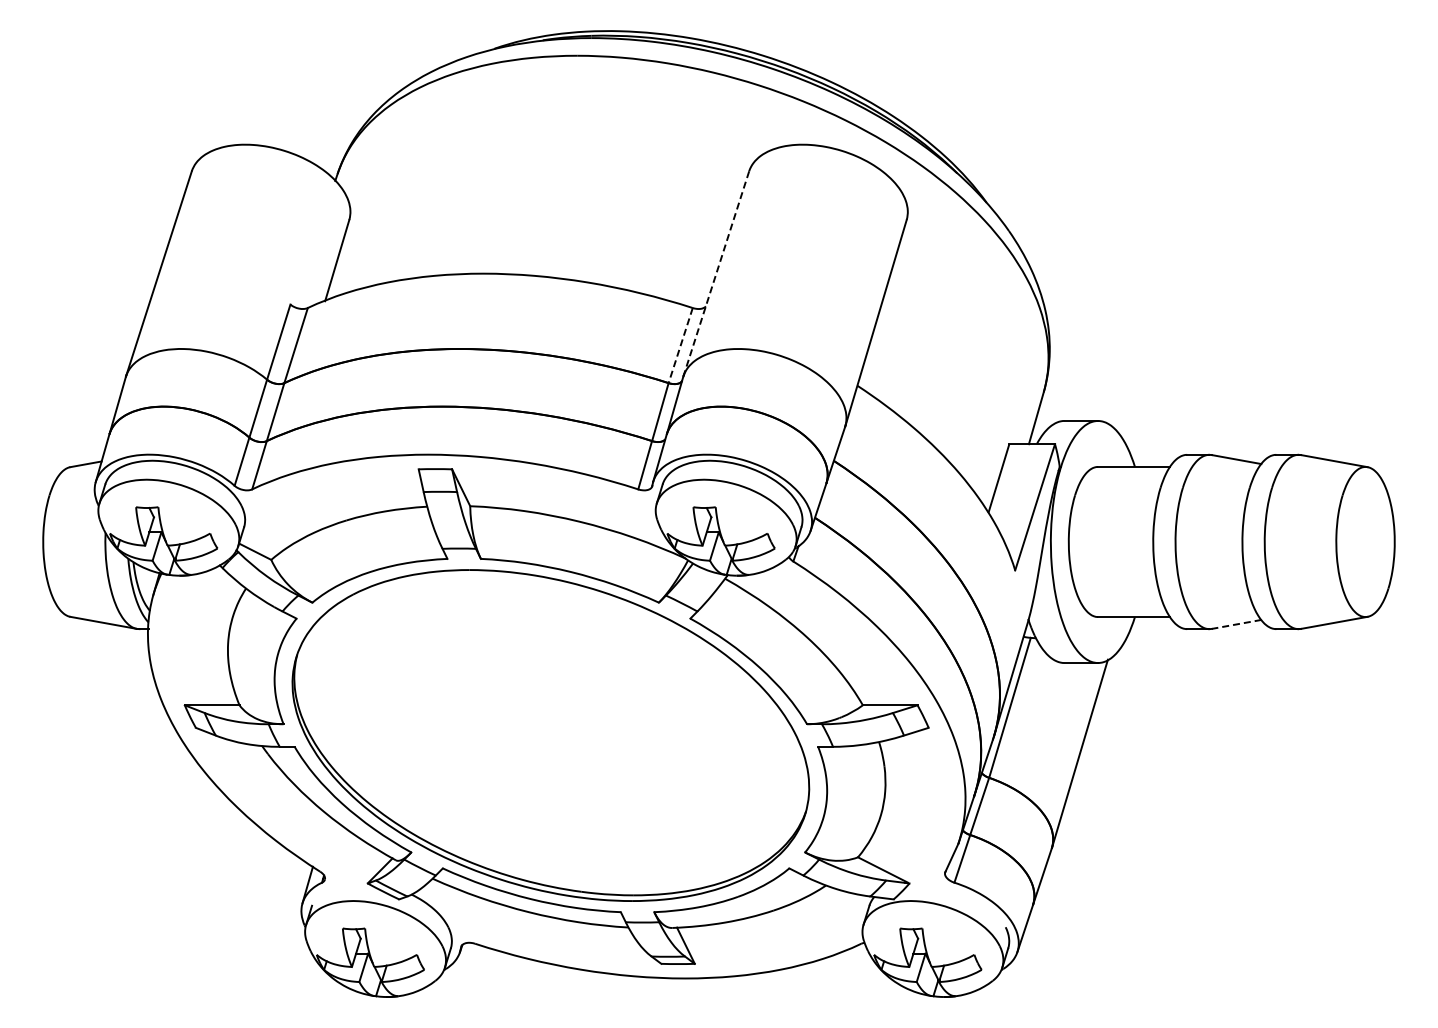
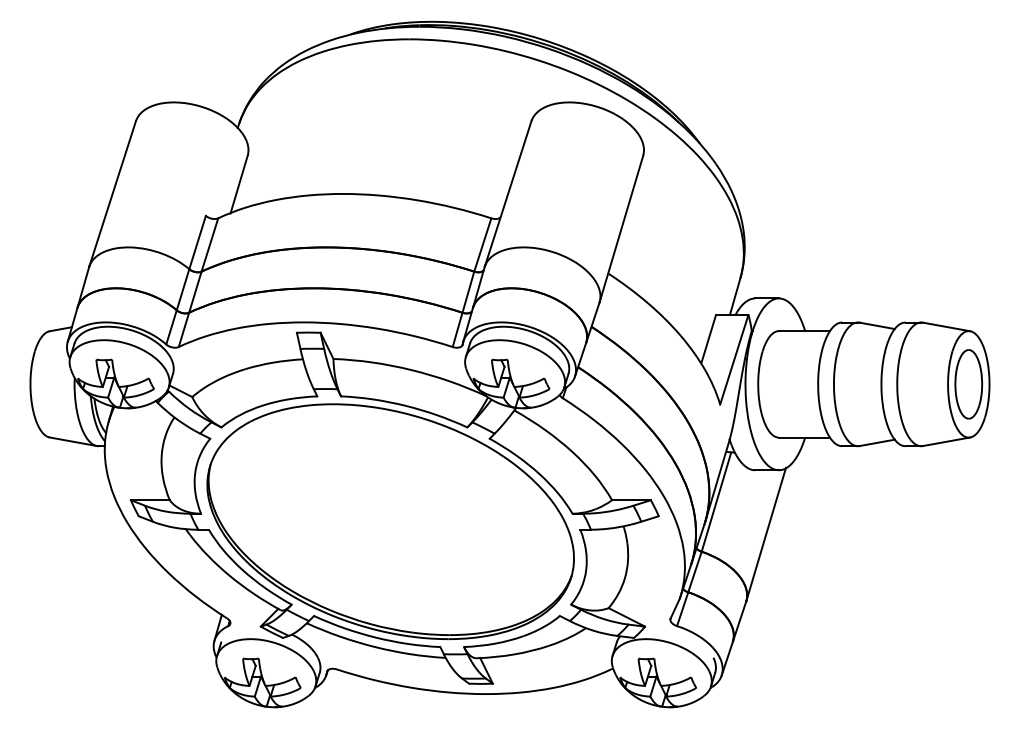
line: (716, 273) -> (508, 193), dashed -> solid
line: (680, 346) -> (482, 245), dashed -> solid
part: (1365, 541) -> (968, 384), added
line: (1236, 624) -> (877, 442), dashed -> solid

